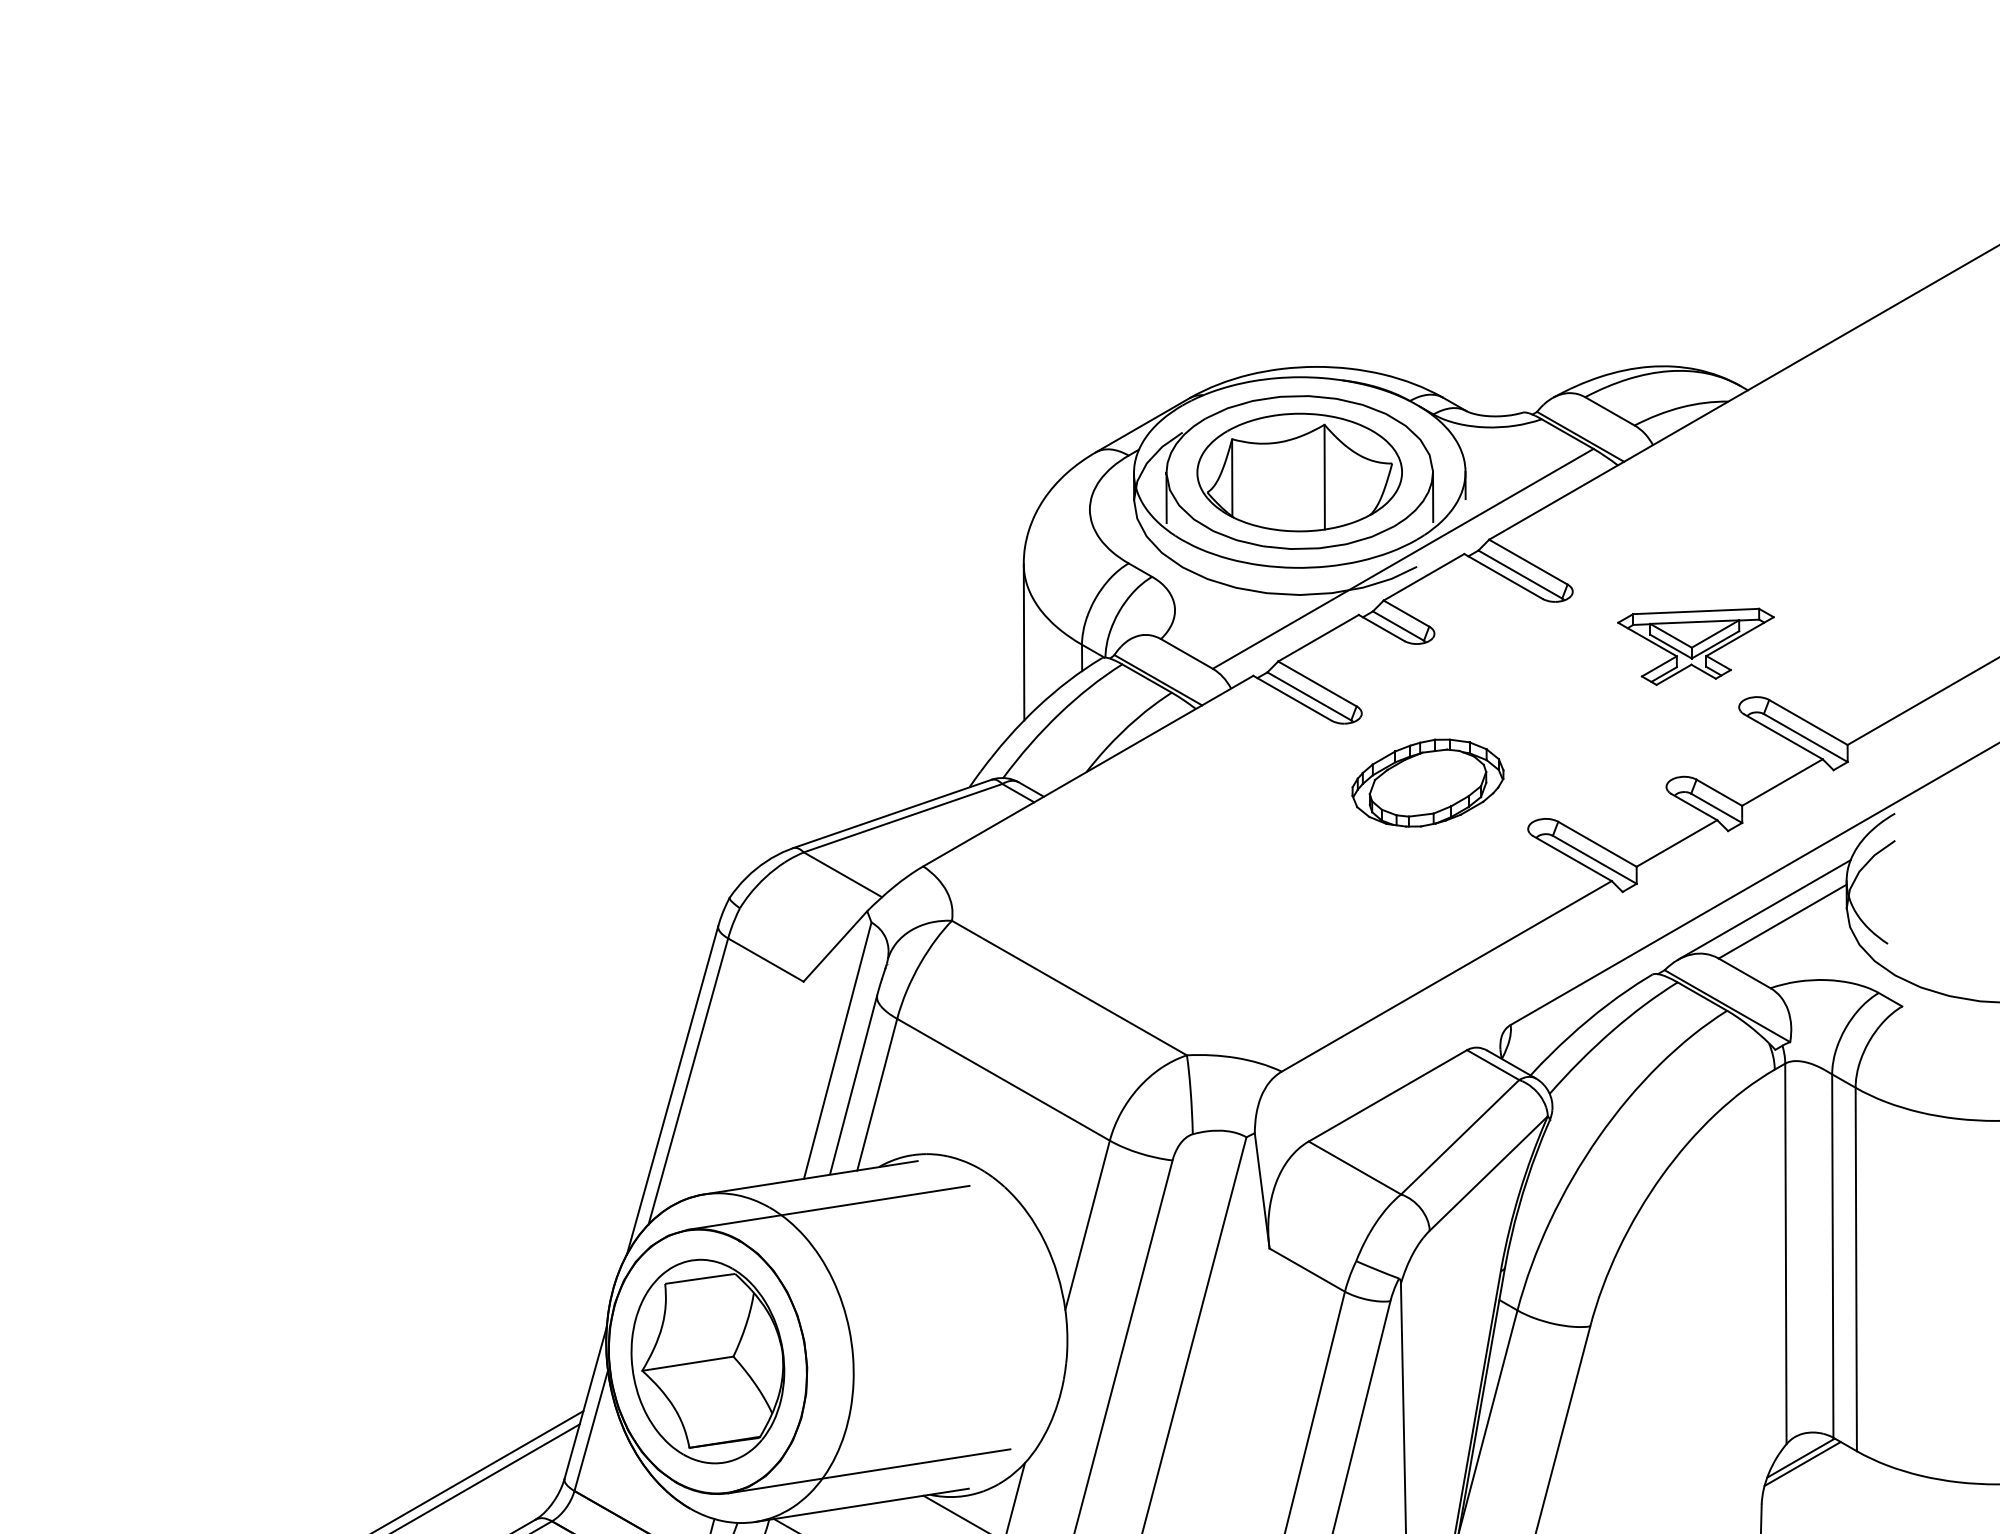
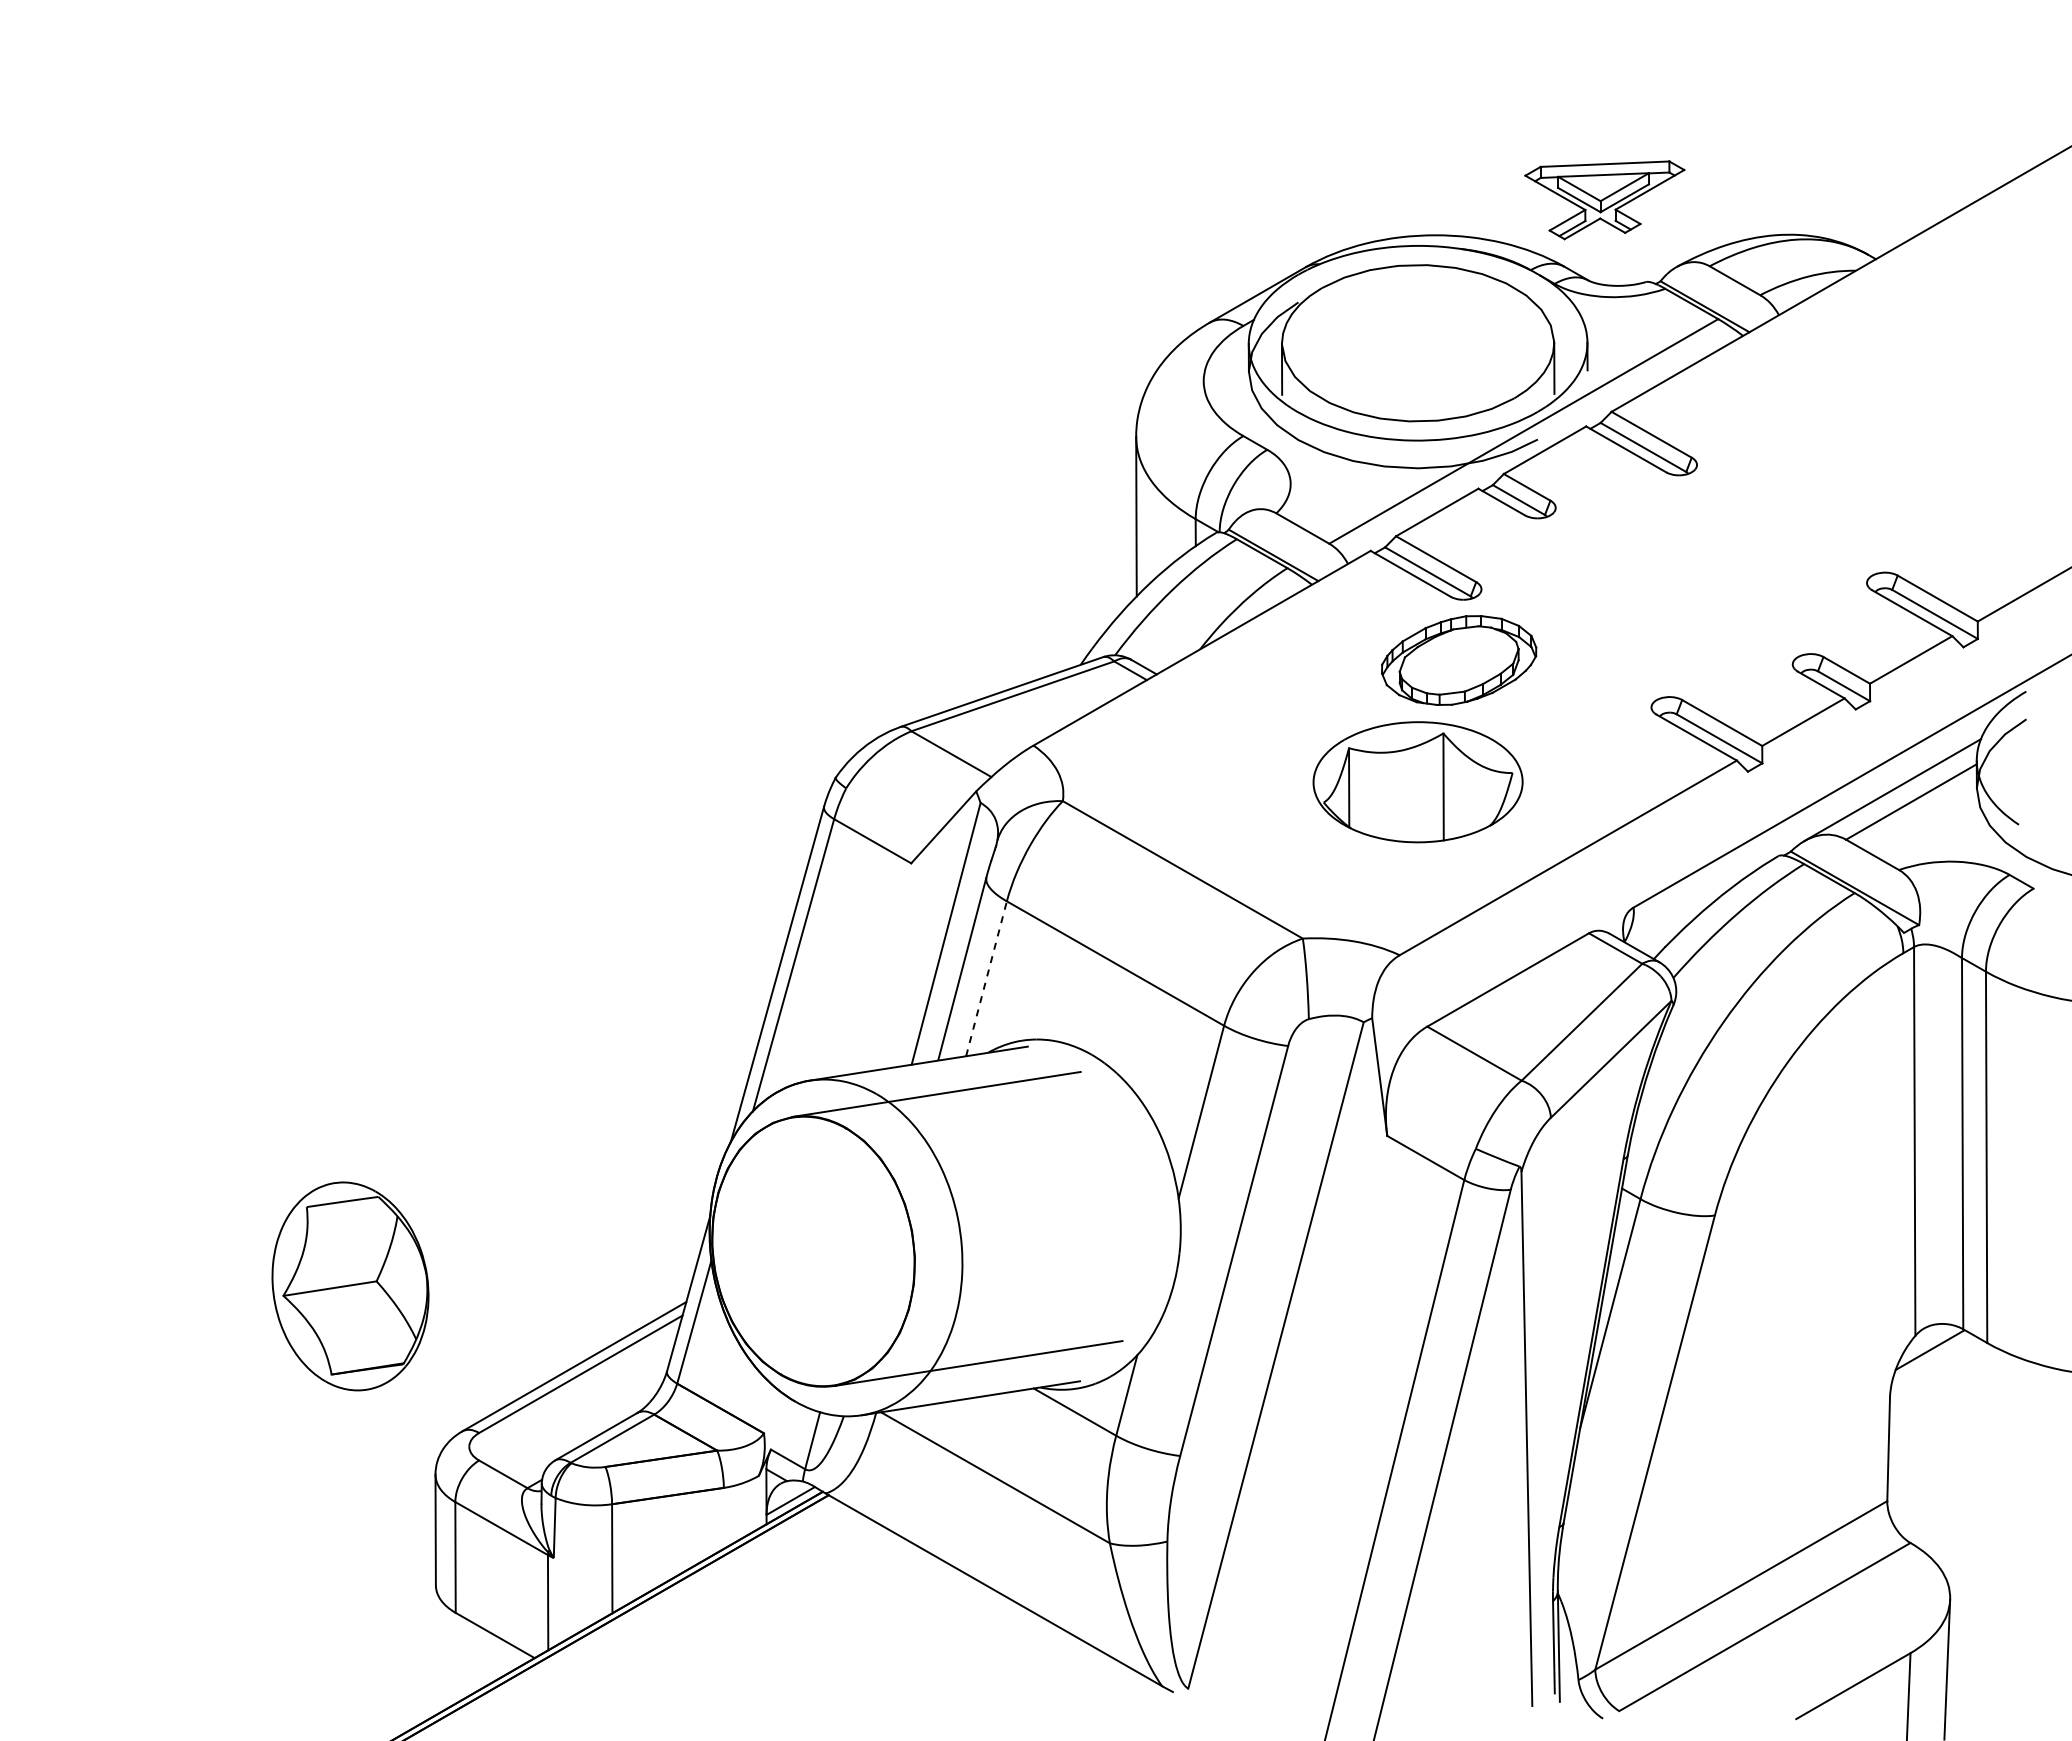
part: (1299, 472) -> (1417, 782), moved
part: (1695, 647) -> (1604, 200), moved
part: (1428, 783) -> (1459, 660), moved
line: (877, 1094) -> (986, 978), solid -> dashed
part: (707, 1361) -> (350, 1286), moved
line: (1802, 1463) -> (1931, 1355), removed

